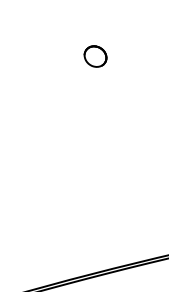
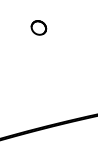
part: (94, 55) -> (38, 27), size x1.43

